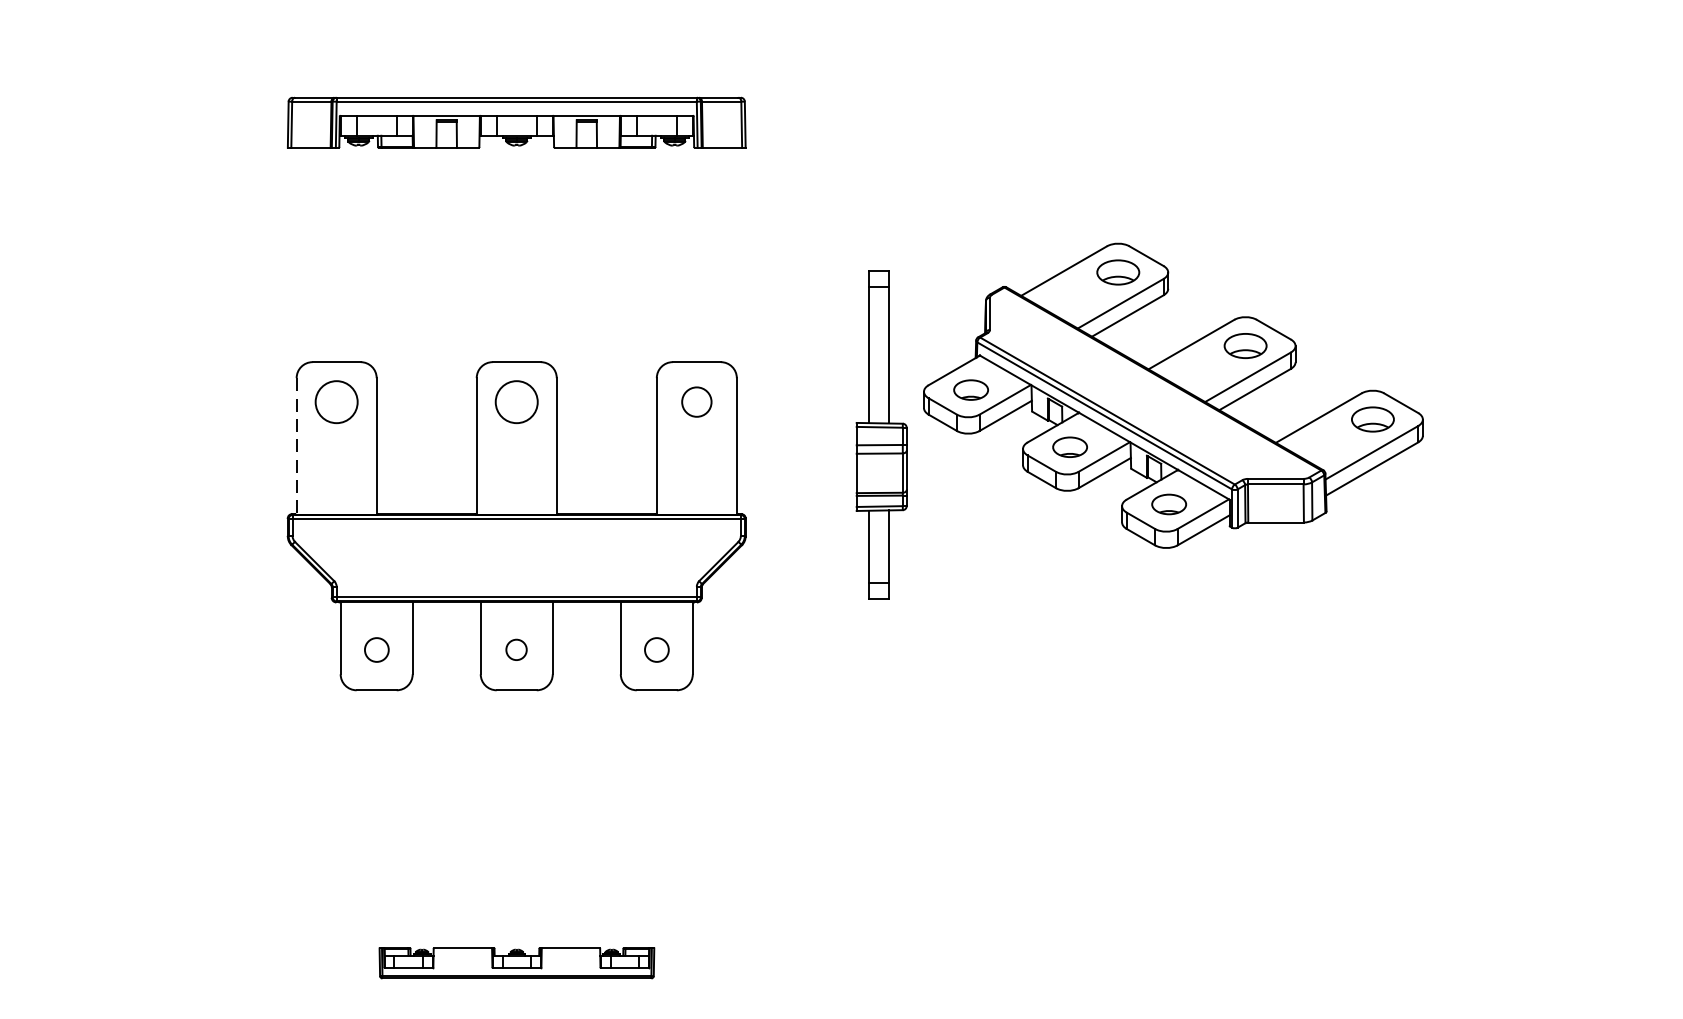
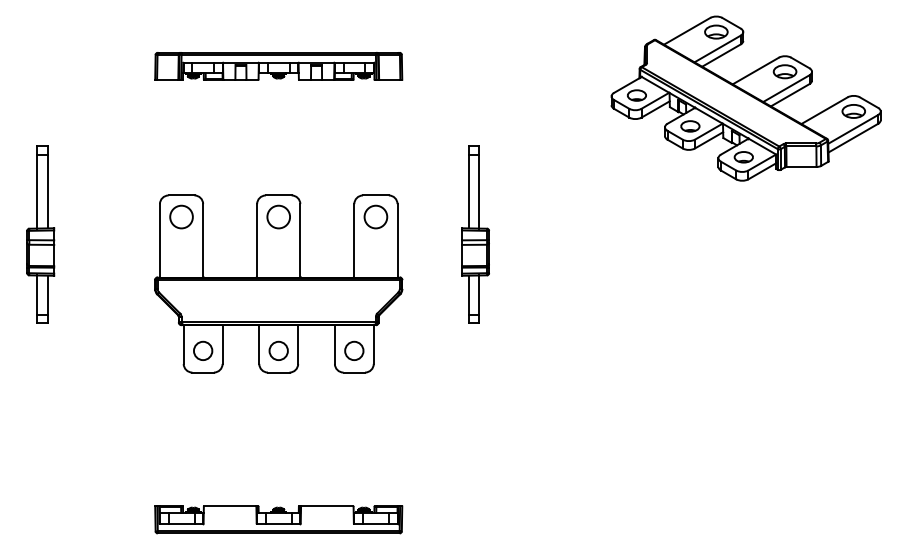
part: (1172, 395) -> (745, 98), moved
circle: (696, 401) -> (375, 216), size x1.43
part: (75, 434) -> (40, 234), added
line: (295, 445) -> (159, 240), dashed -> solid
circle: (377, 649) -> (203, 350), size x1.43
circle: (516, 649) -> (278, 350), size x1.67
circle: (657, 649) -> (354, 350), size x1.43
part: (516, 962) -> (278, 519), size x1.67

